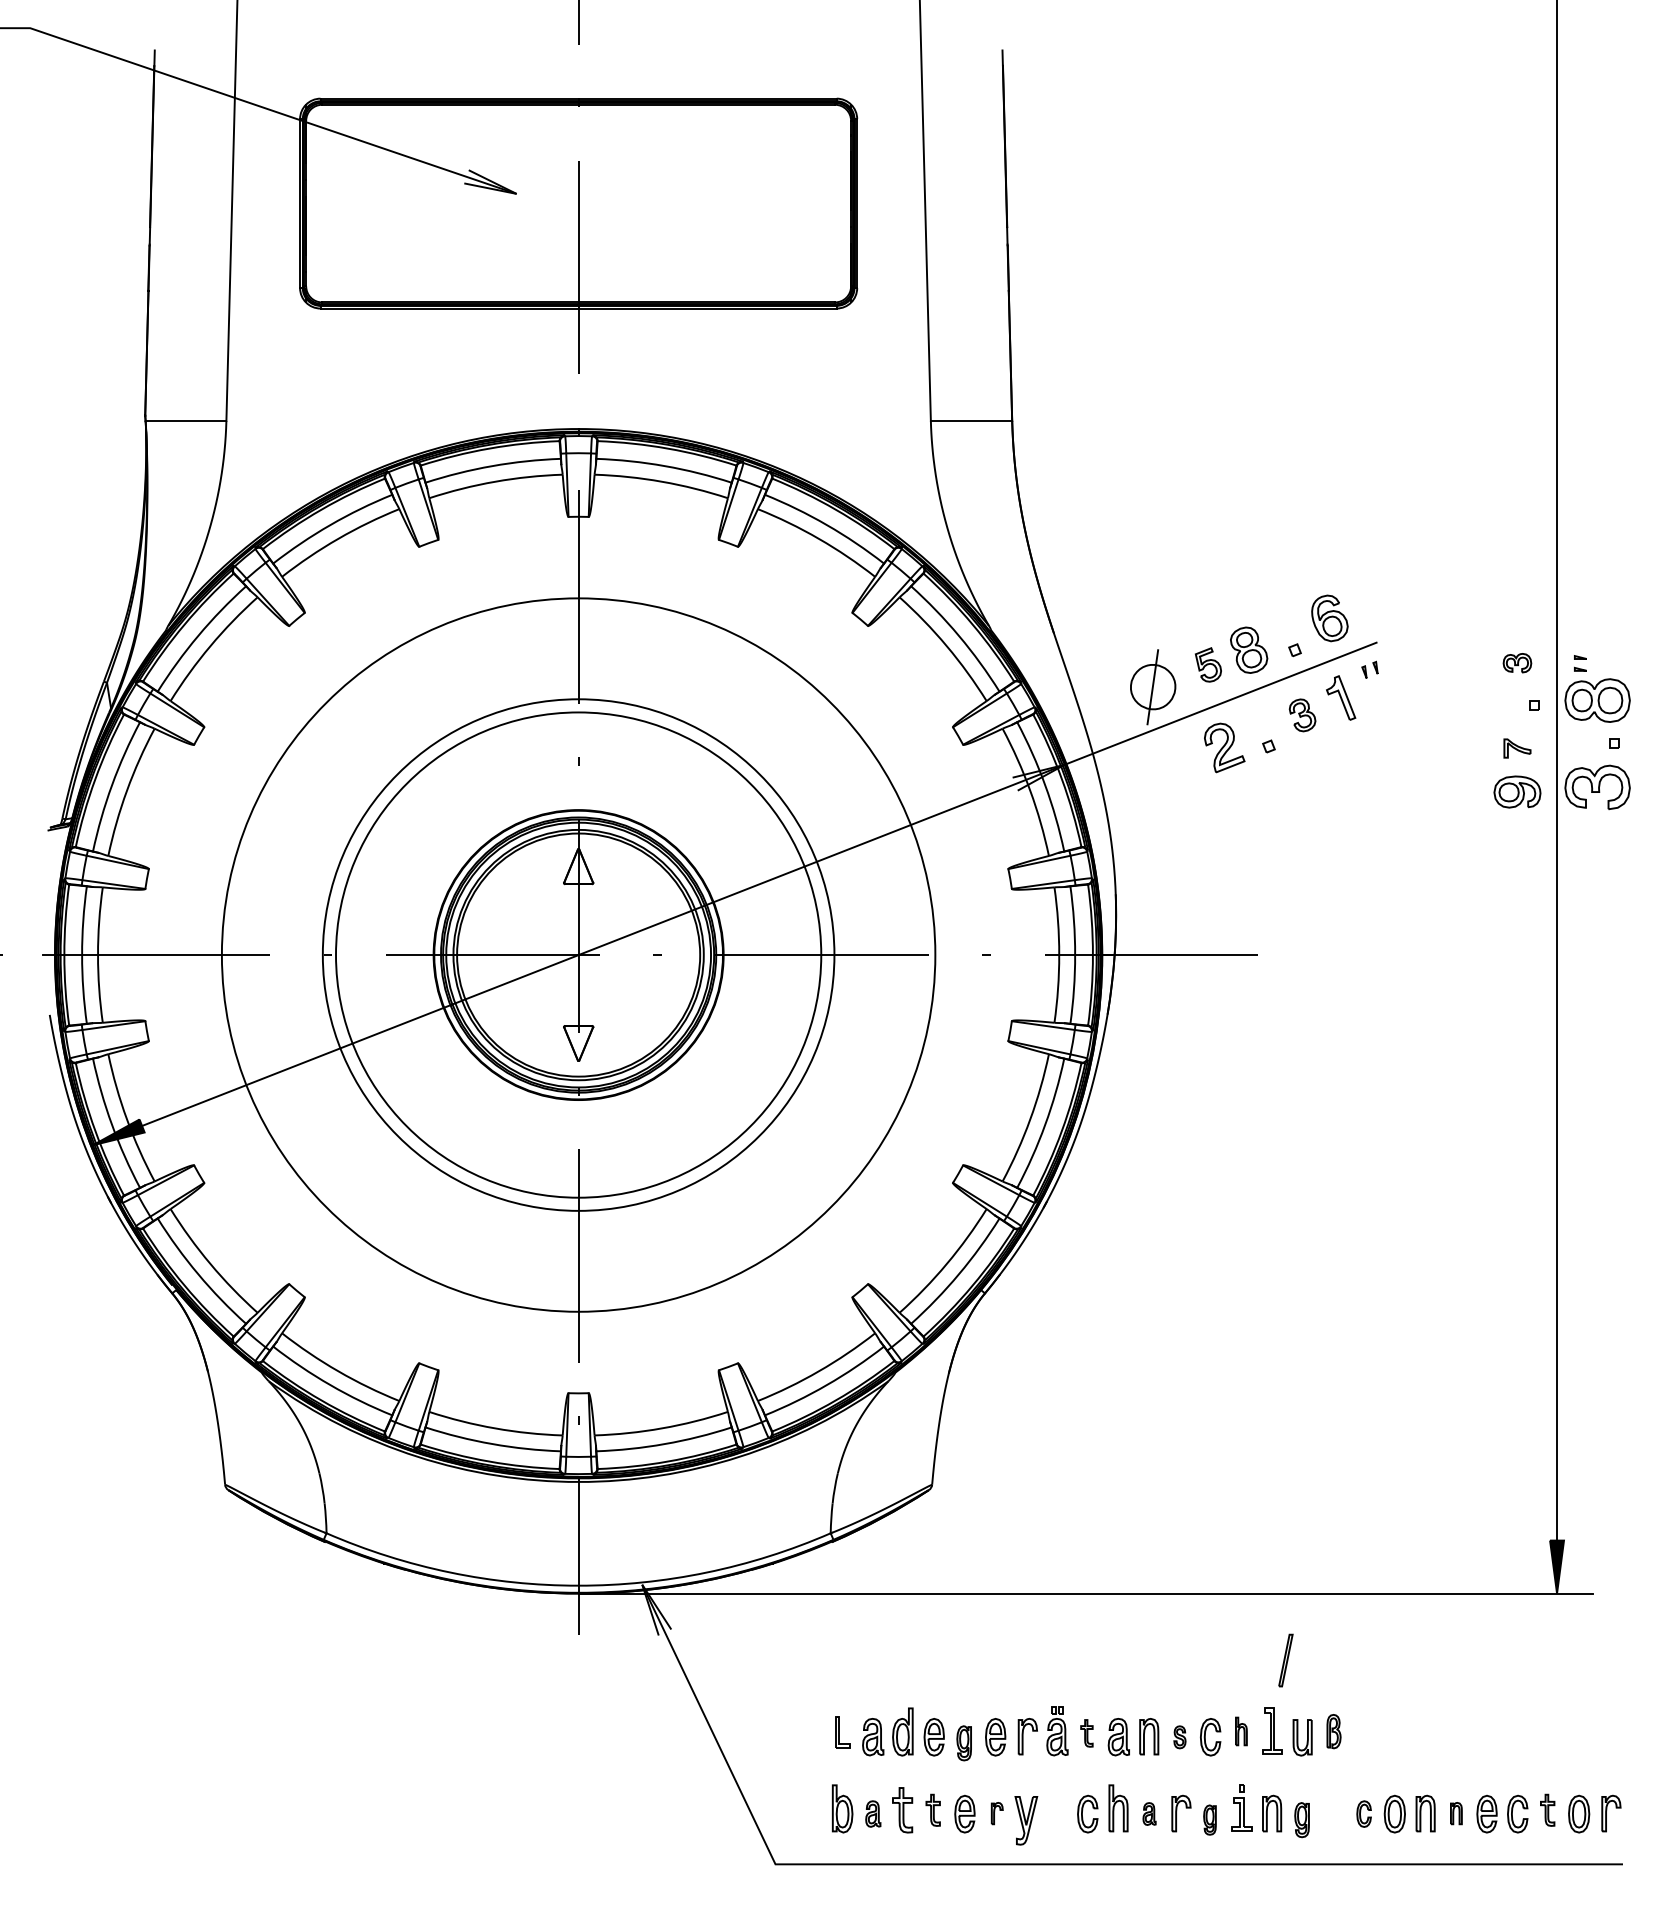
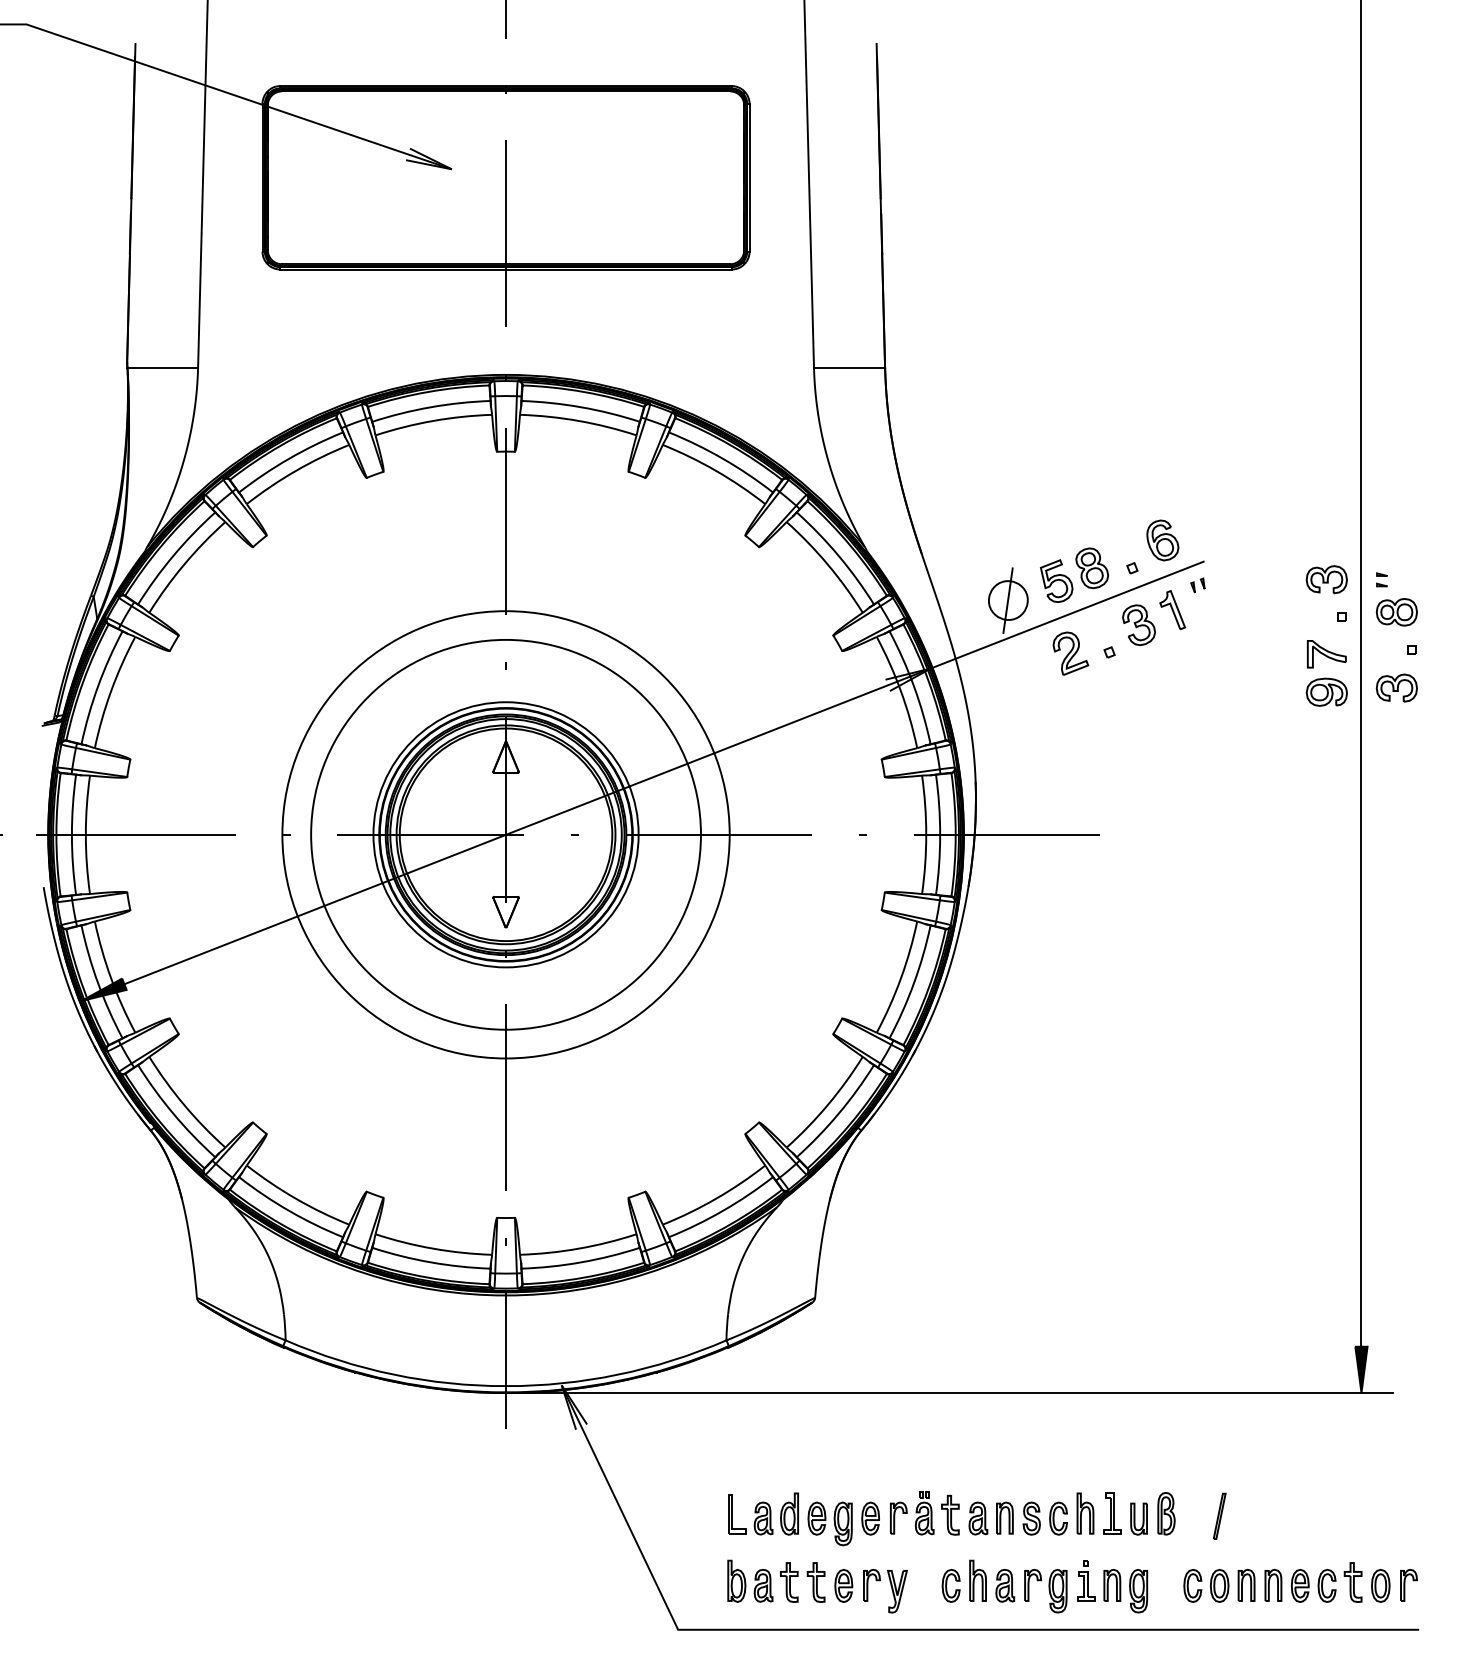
part: (1517, 662) -> (1326, 579), size x1.67
part: (1208, 664) -> (1056, 580), size x1.43
part: (1597, 700) -> (1396, 612), size x0.71
part: (1302, 715) -> (1138, 625), size x1.43
part: (1517, 748) -> (1326, 654), size x1.67
part: (1597, 786) -> (1396, 687), size x0.71
circle: (578, 954) -> (505, 834), size x0.62
circle: (578, 955) -> (505, 835), size x0.62
part: (1285, 1660) -> (1219, 1516), moved
part: (842, 1731) -> (736, 1513), size x1.43
part: (1241, 1731) -> (1085, 1513), size x1.67
part: (1333, 1731) -> (1166, 1513), size x1.43
part: (1086, 1733) -> (950, 1515), size x1.67
part: (1179, 1737) -> (1031, 1518), size x1.67
part: (963, 1743) -> (842, 1524), size x1.43
part: (932, 1810) -> (815, 1582), size x1.43
part: (1547, 1810) -> (1353, 1582), size x1.43
part: (873, 1813) -> (763, 1585), size x1.43
part: (997, 1813) -> (872, 1585), size x1.67
part: (1149, 1813) -> (1005, 1585), size x1.67
part: (1363, 1813) -> (1192, 1585), size x1.43
part: (1456, 1813) -> (1273, 1585), size x1.67
part: (1209, 1819) -> (1057, 1590), size x1.67
part: (1301, 1819) -> (1138, 1590), size x1.43

